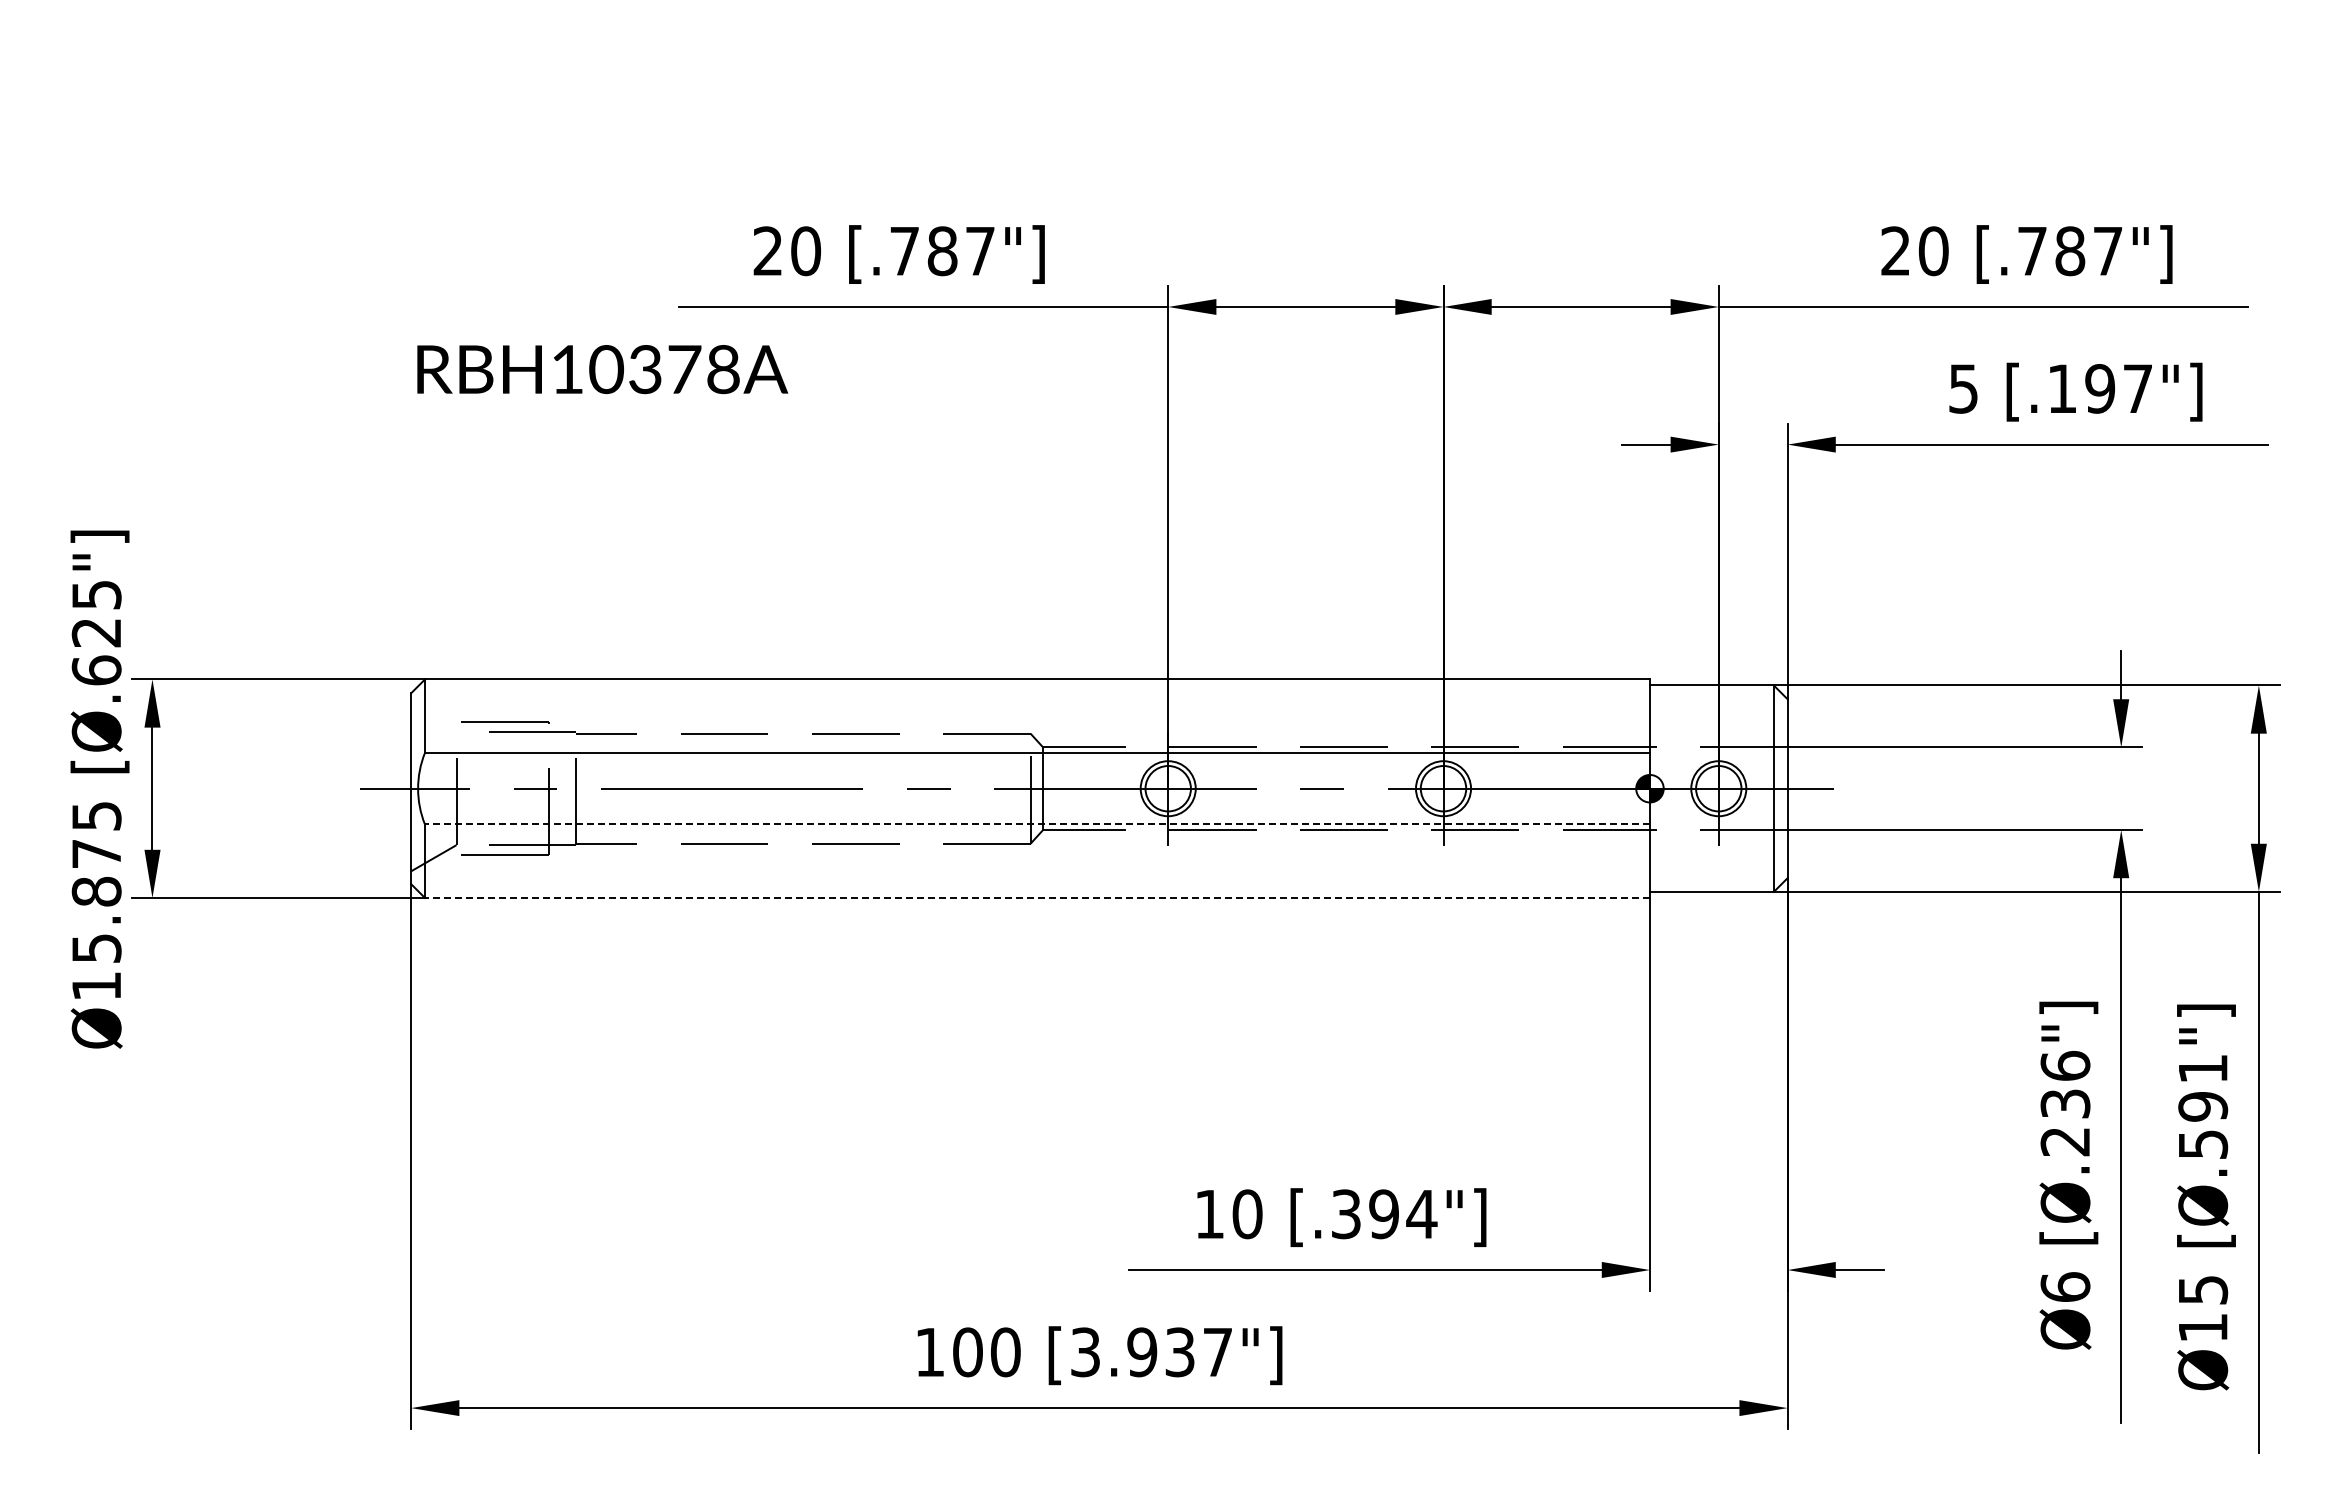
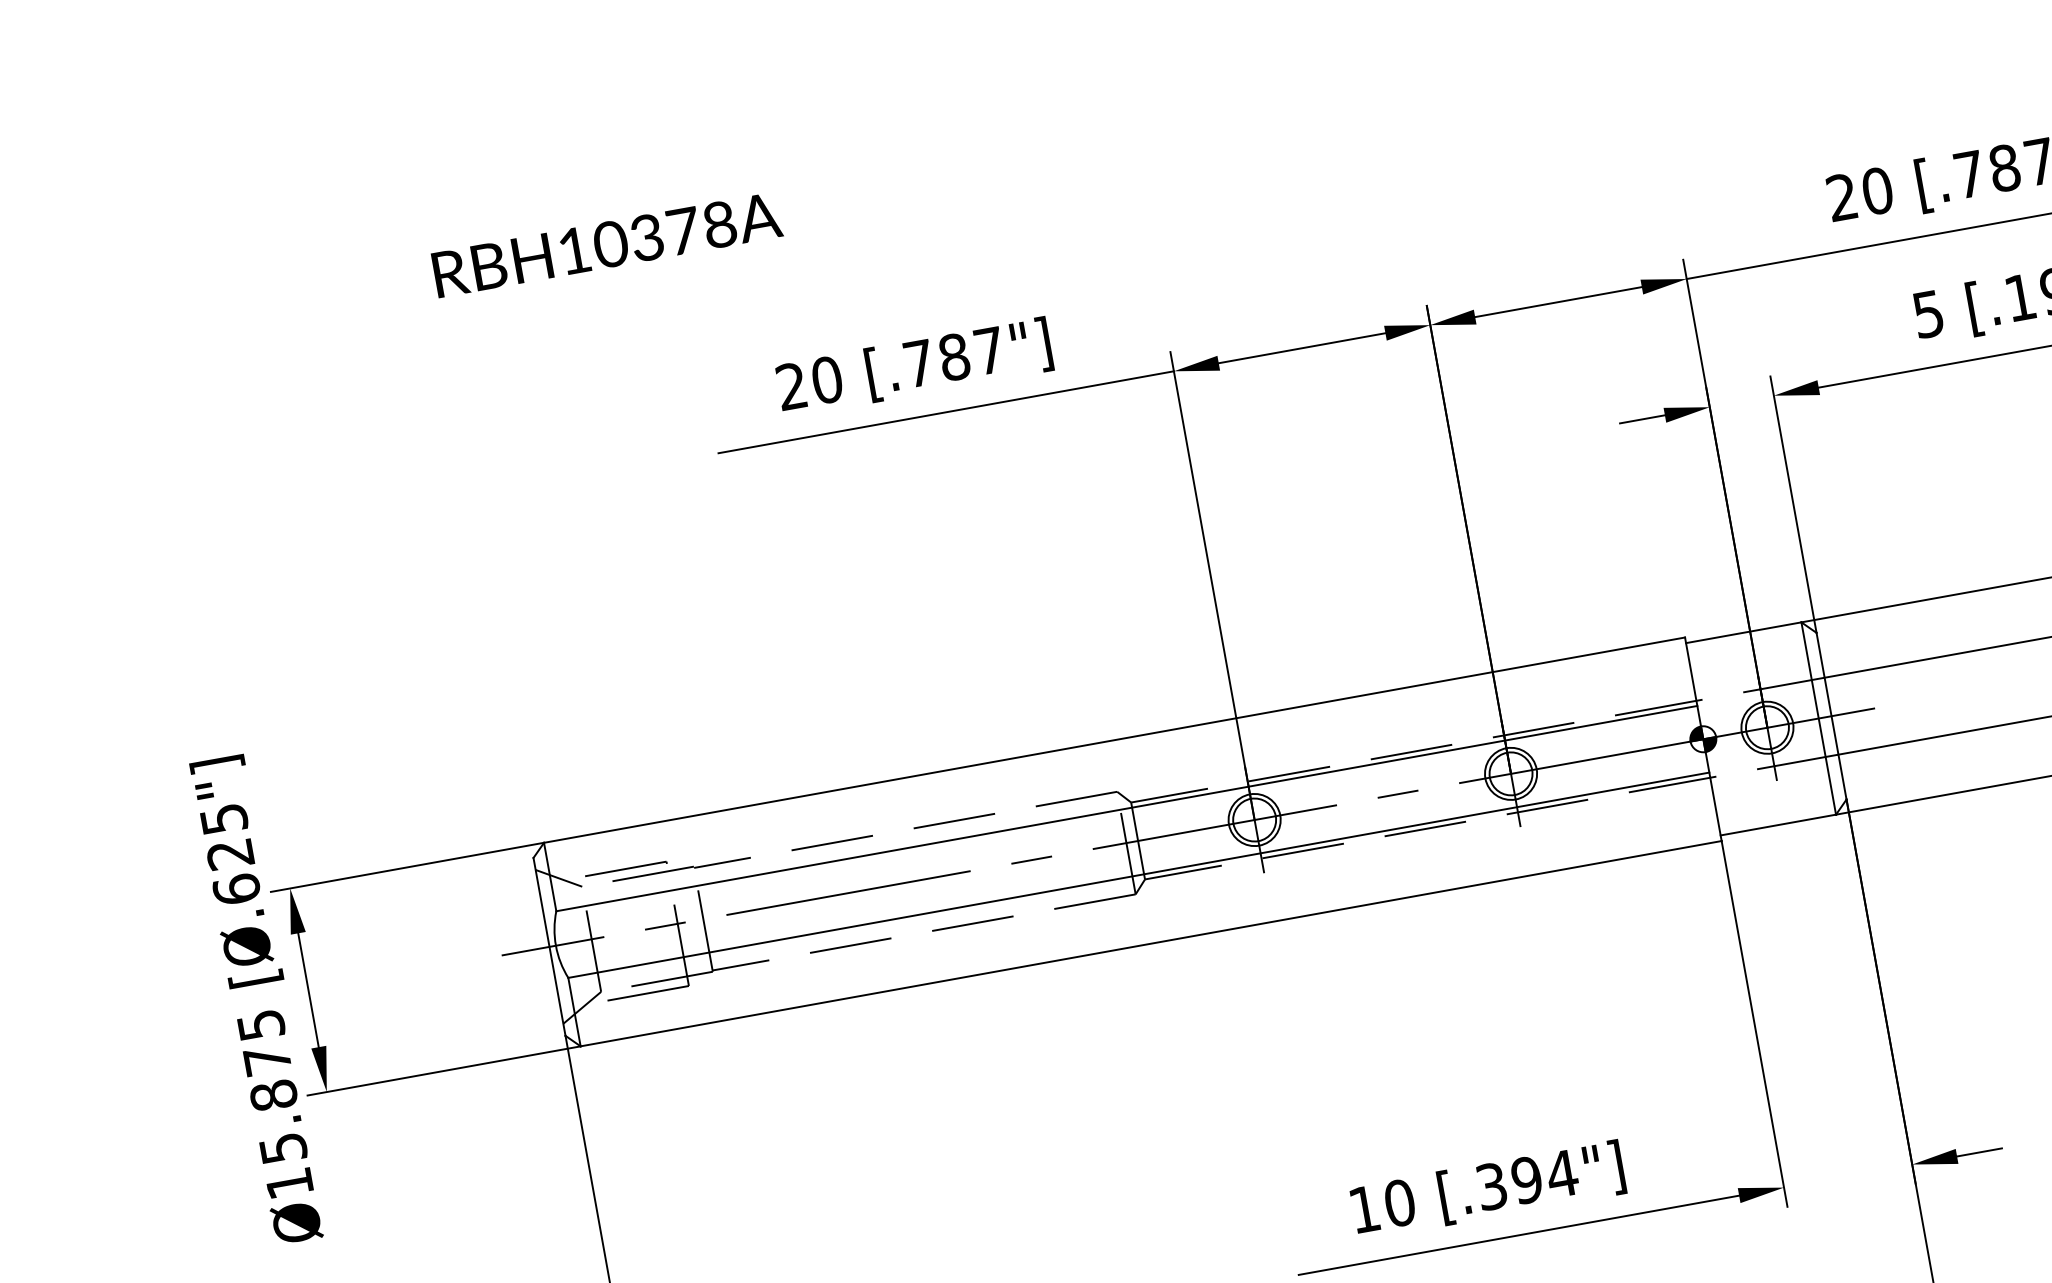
text: (602, 369) -> (607, 244), moved
line: (433, 719) -> (558, 878), added
line: (1036, 824) -> (1137, 875), dashed -> solid
line: (1036, 897) -> (1150, 943), dashed -> solid

